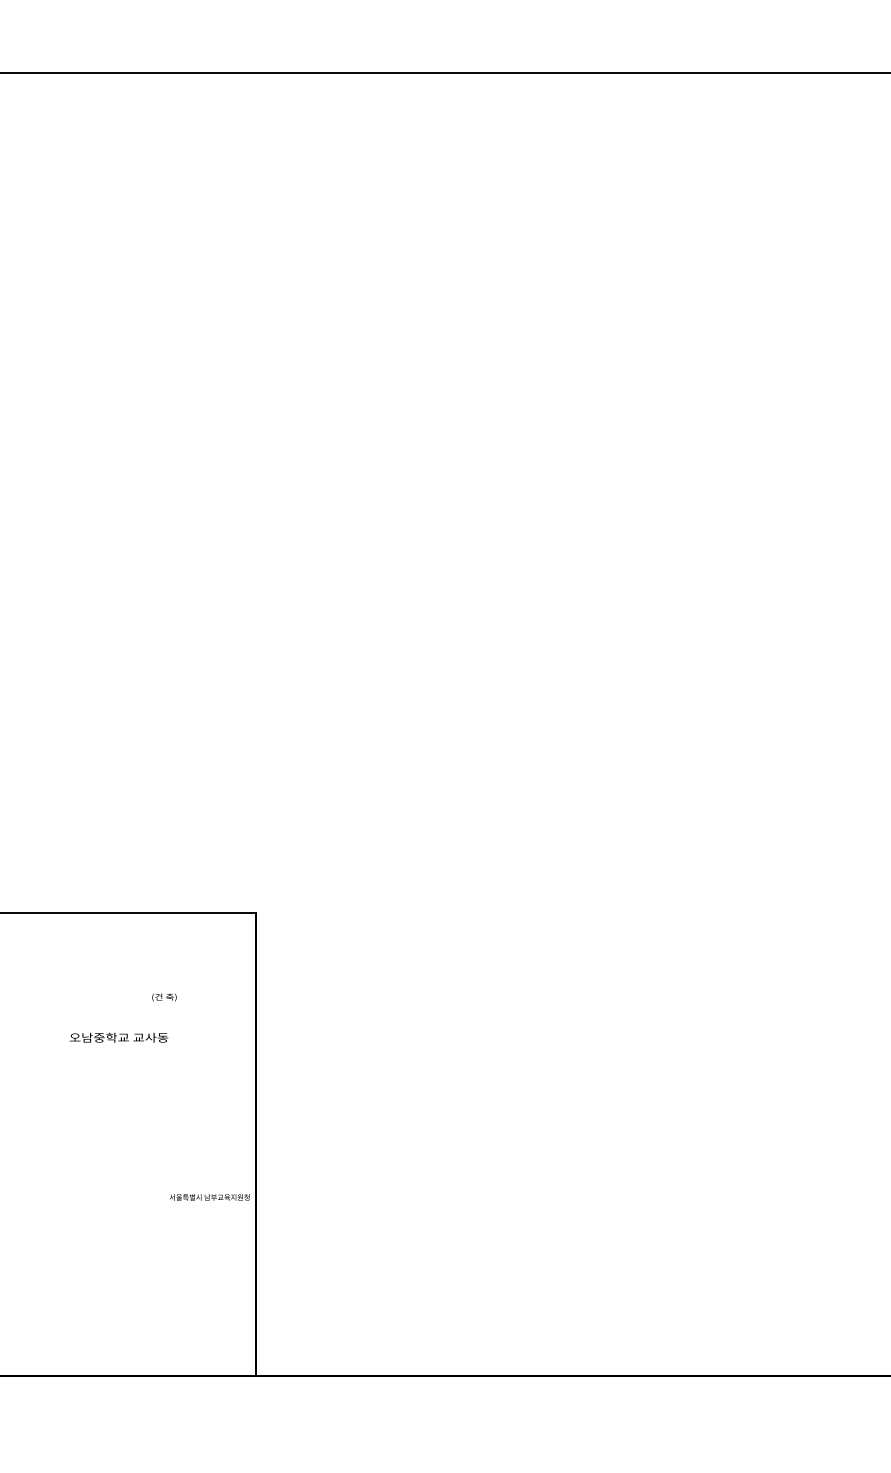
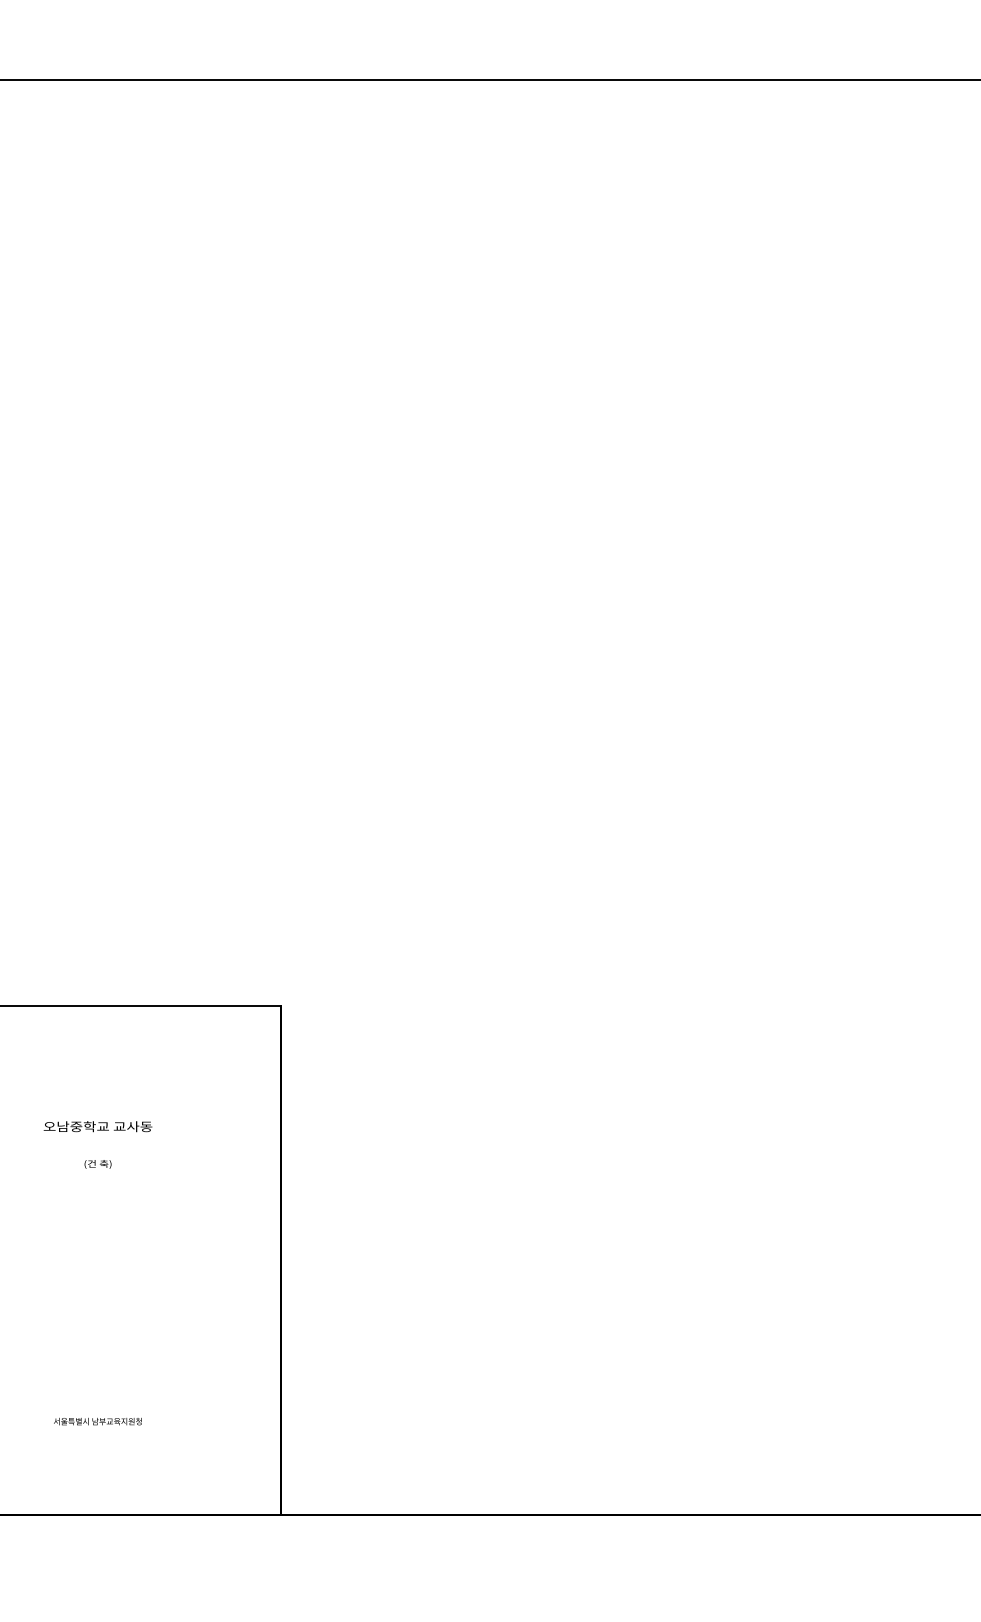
text: (163, 997) -> (97, 1164), moved
text: (118, 1037) -> (97, 1126), moved
text: (209, 1197) -> (97, 1421), moved

